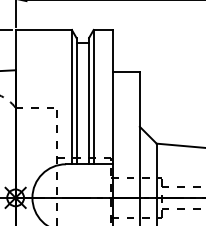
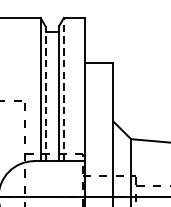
line: (93, 96) -> (63, 88), solid -> dashed
line: (76, 100) -> (45, 93), solid -> dashed

